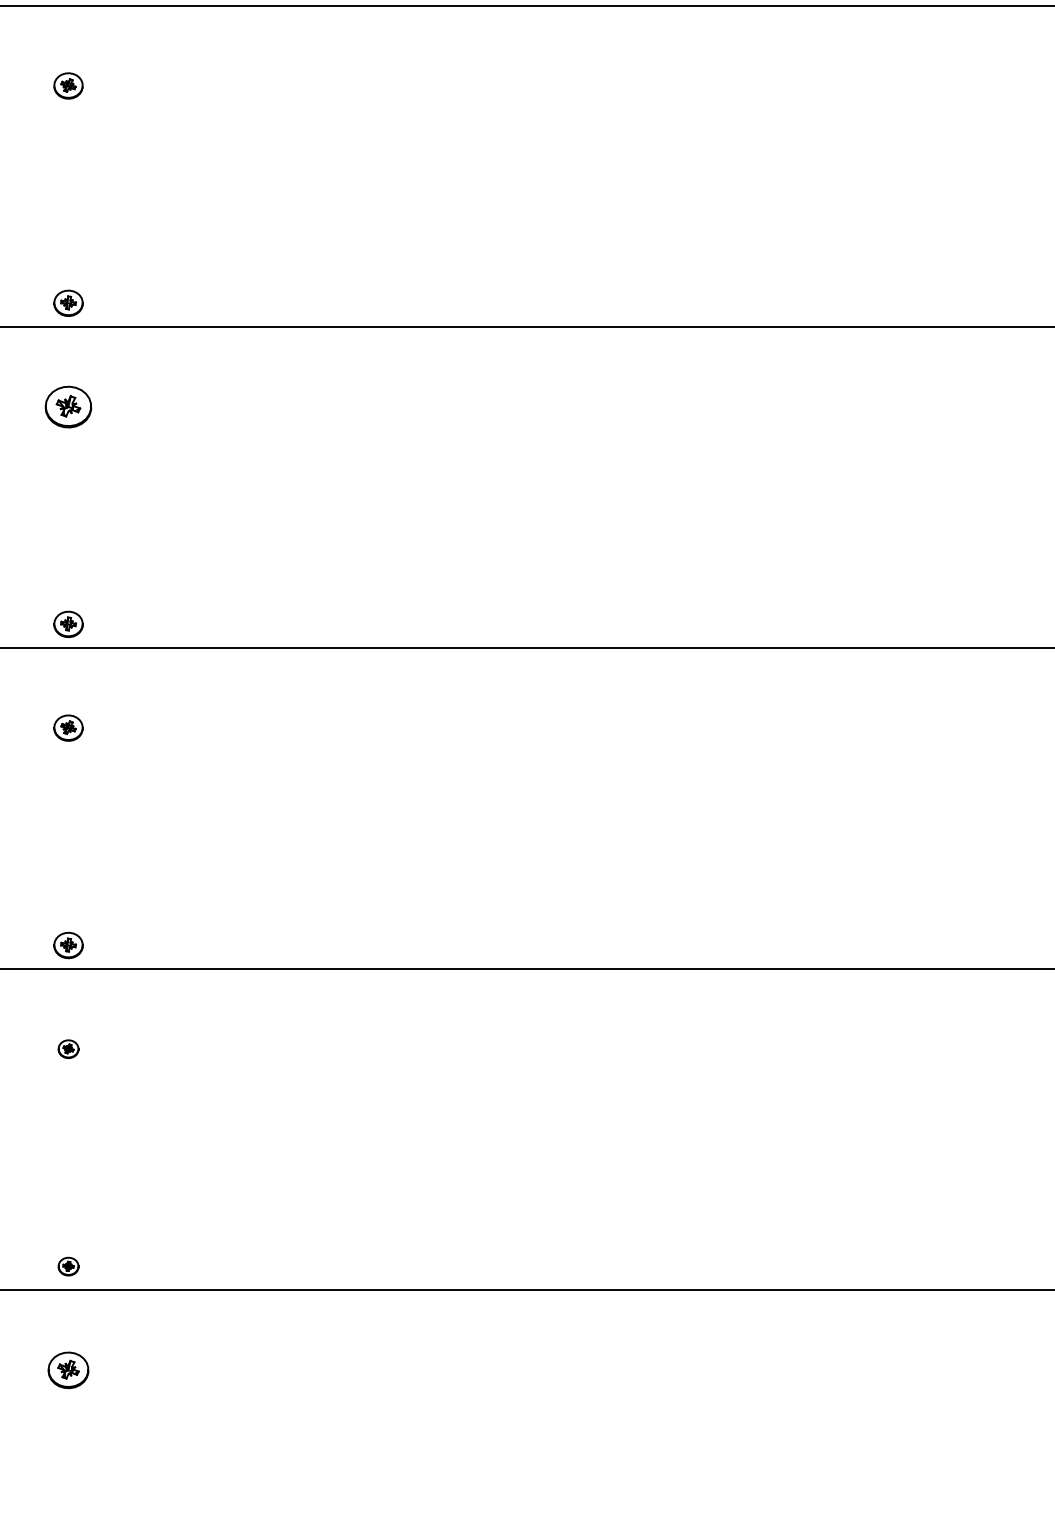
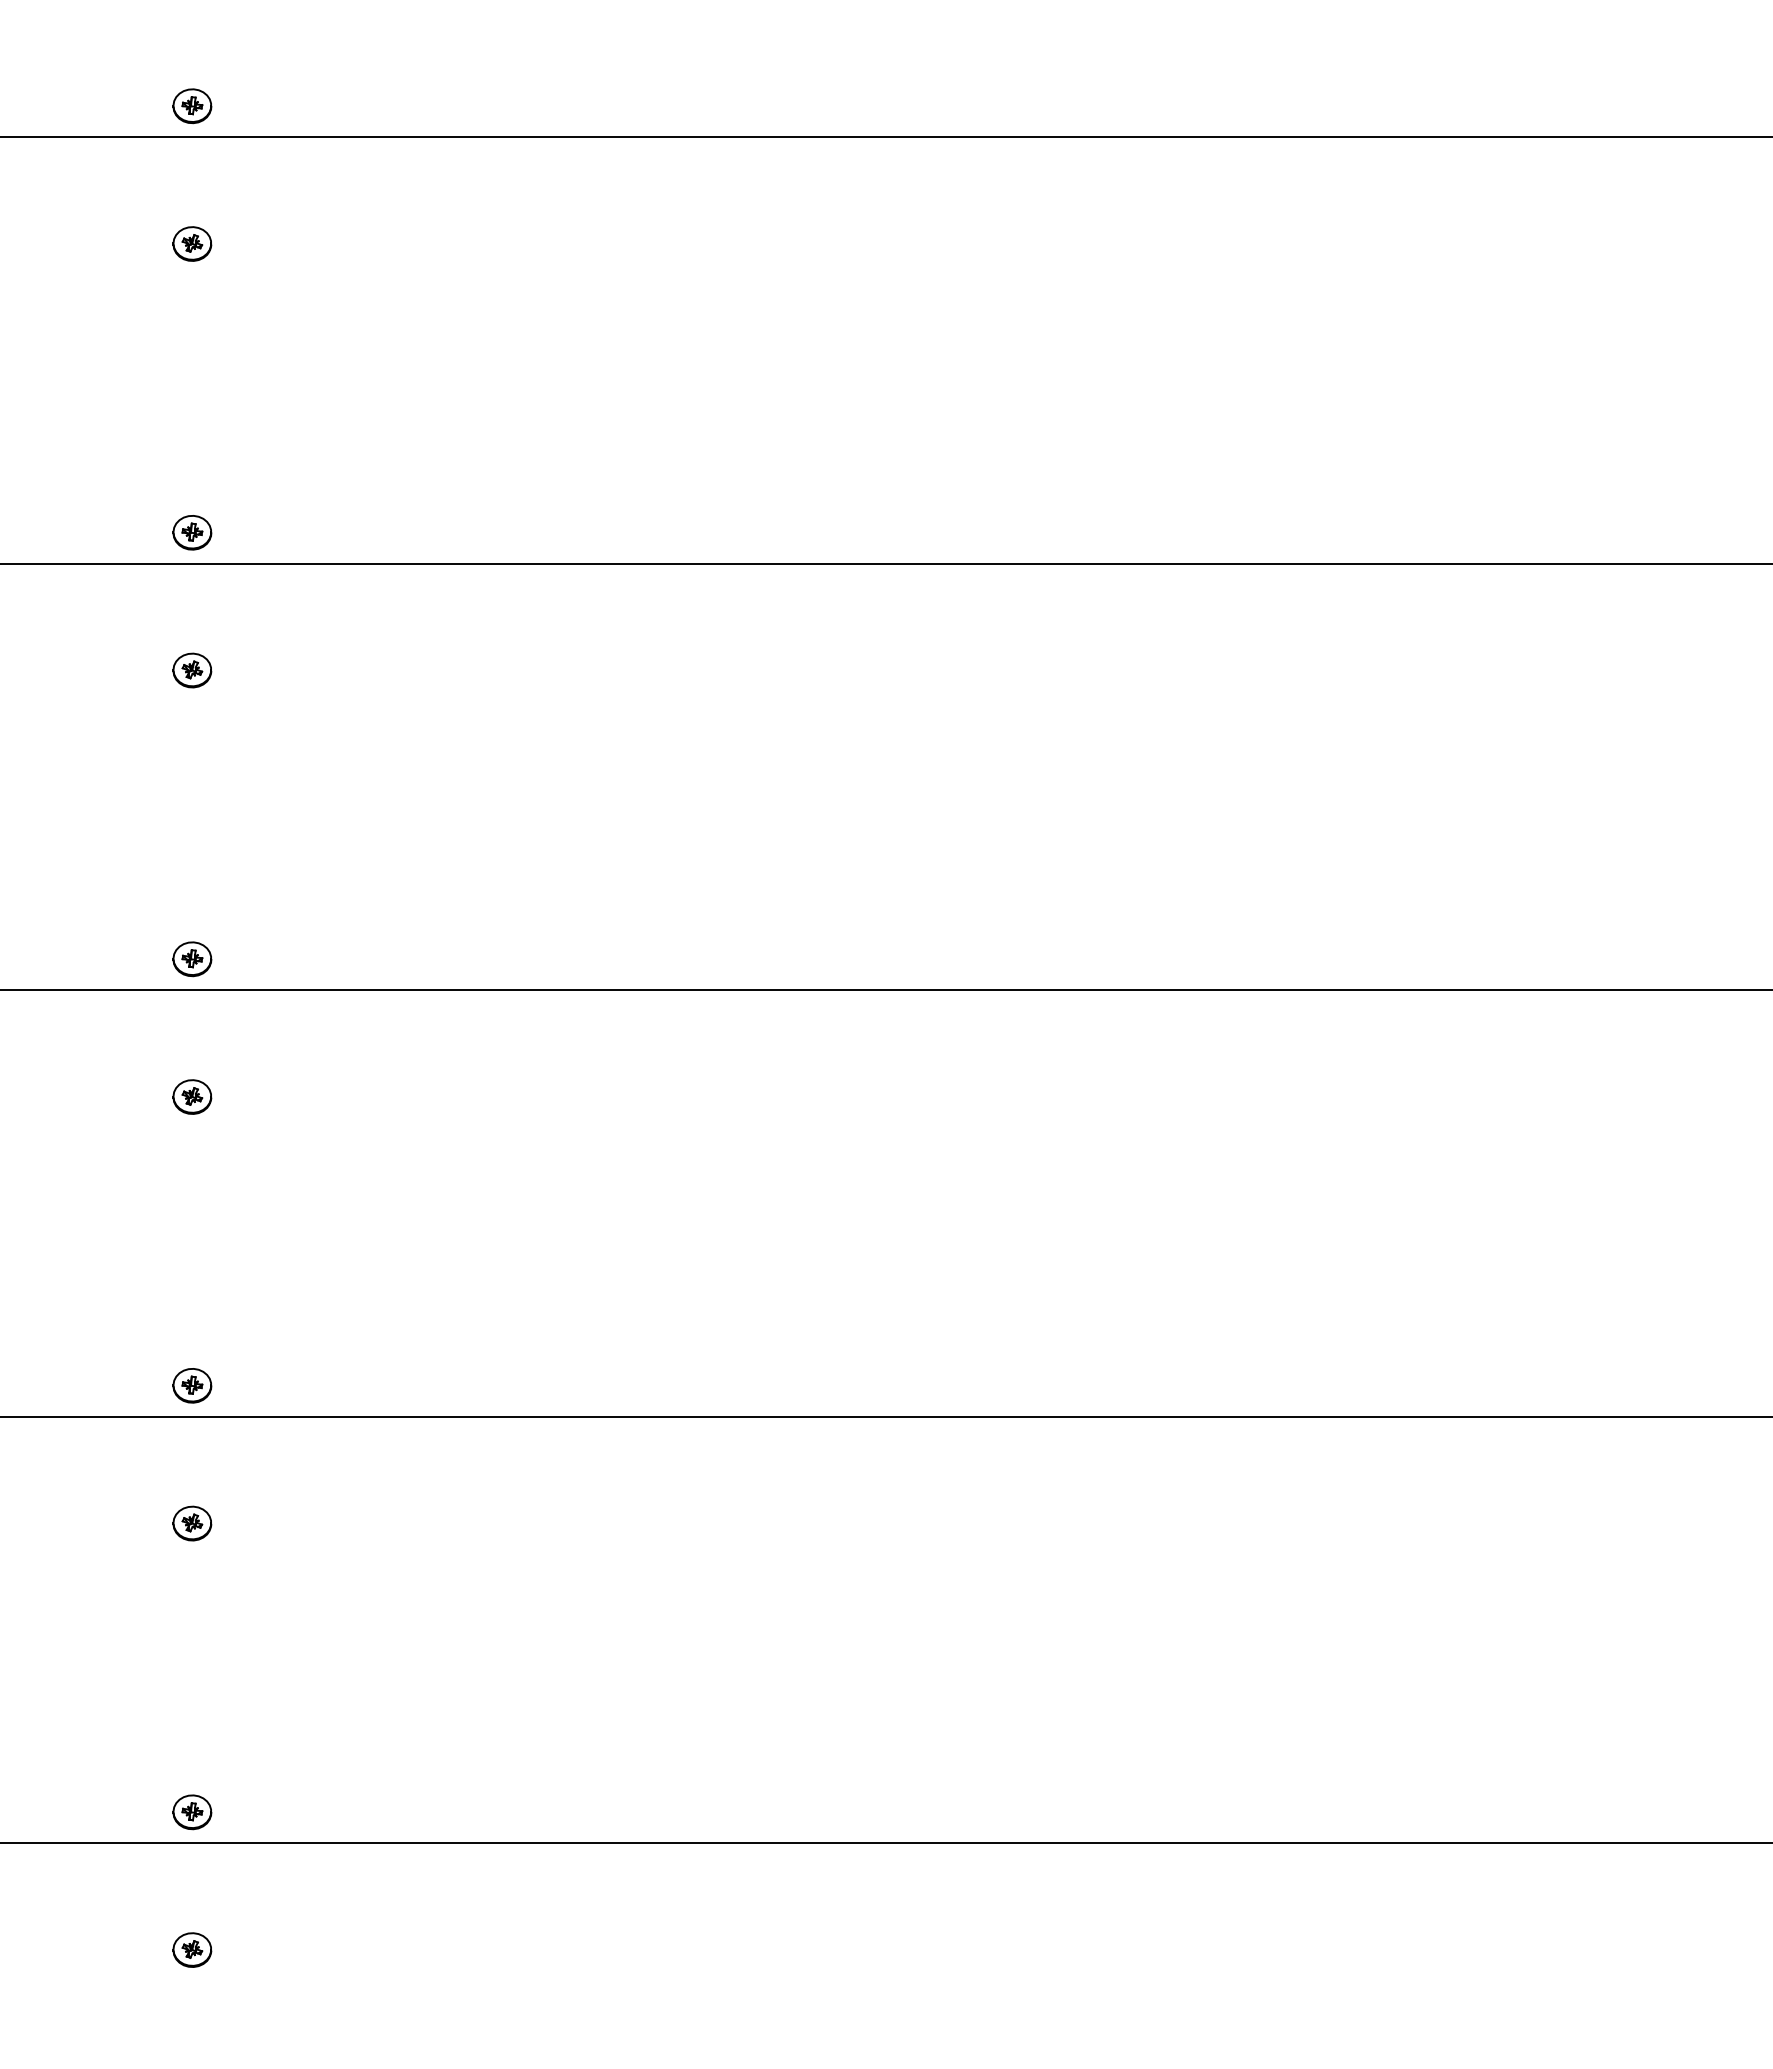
part: (68, 407) -> (192, 670), size x0.62
part: (68, 1049) -> (192, 1523), size x1.43
part: (68, 1266) -> (192, 1812), size x1.43
part: (68, 1369) -> (192, 1949), size x0.71

